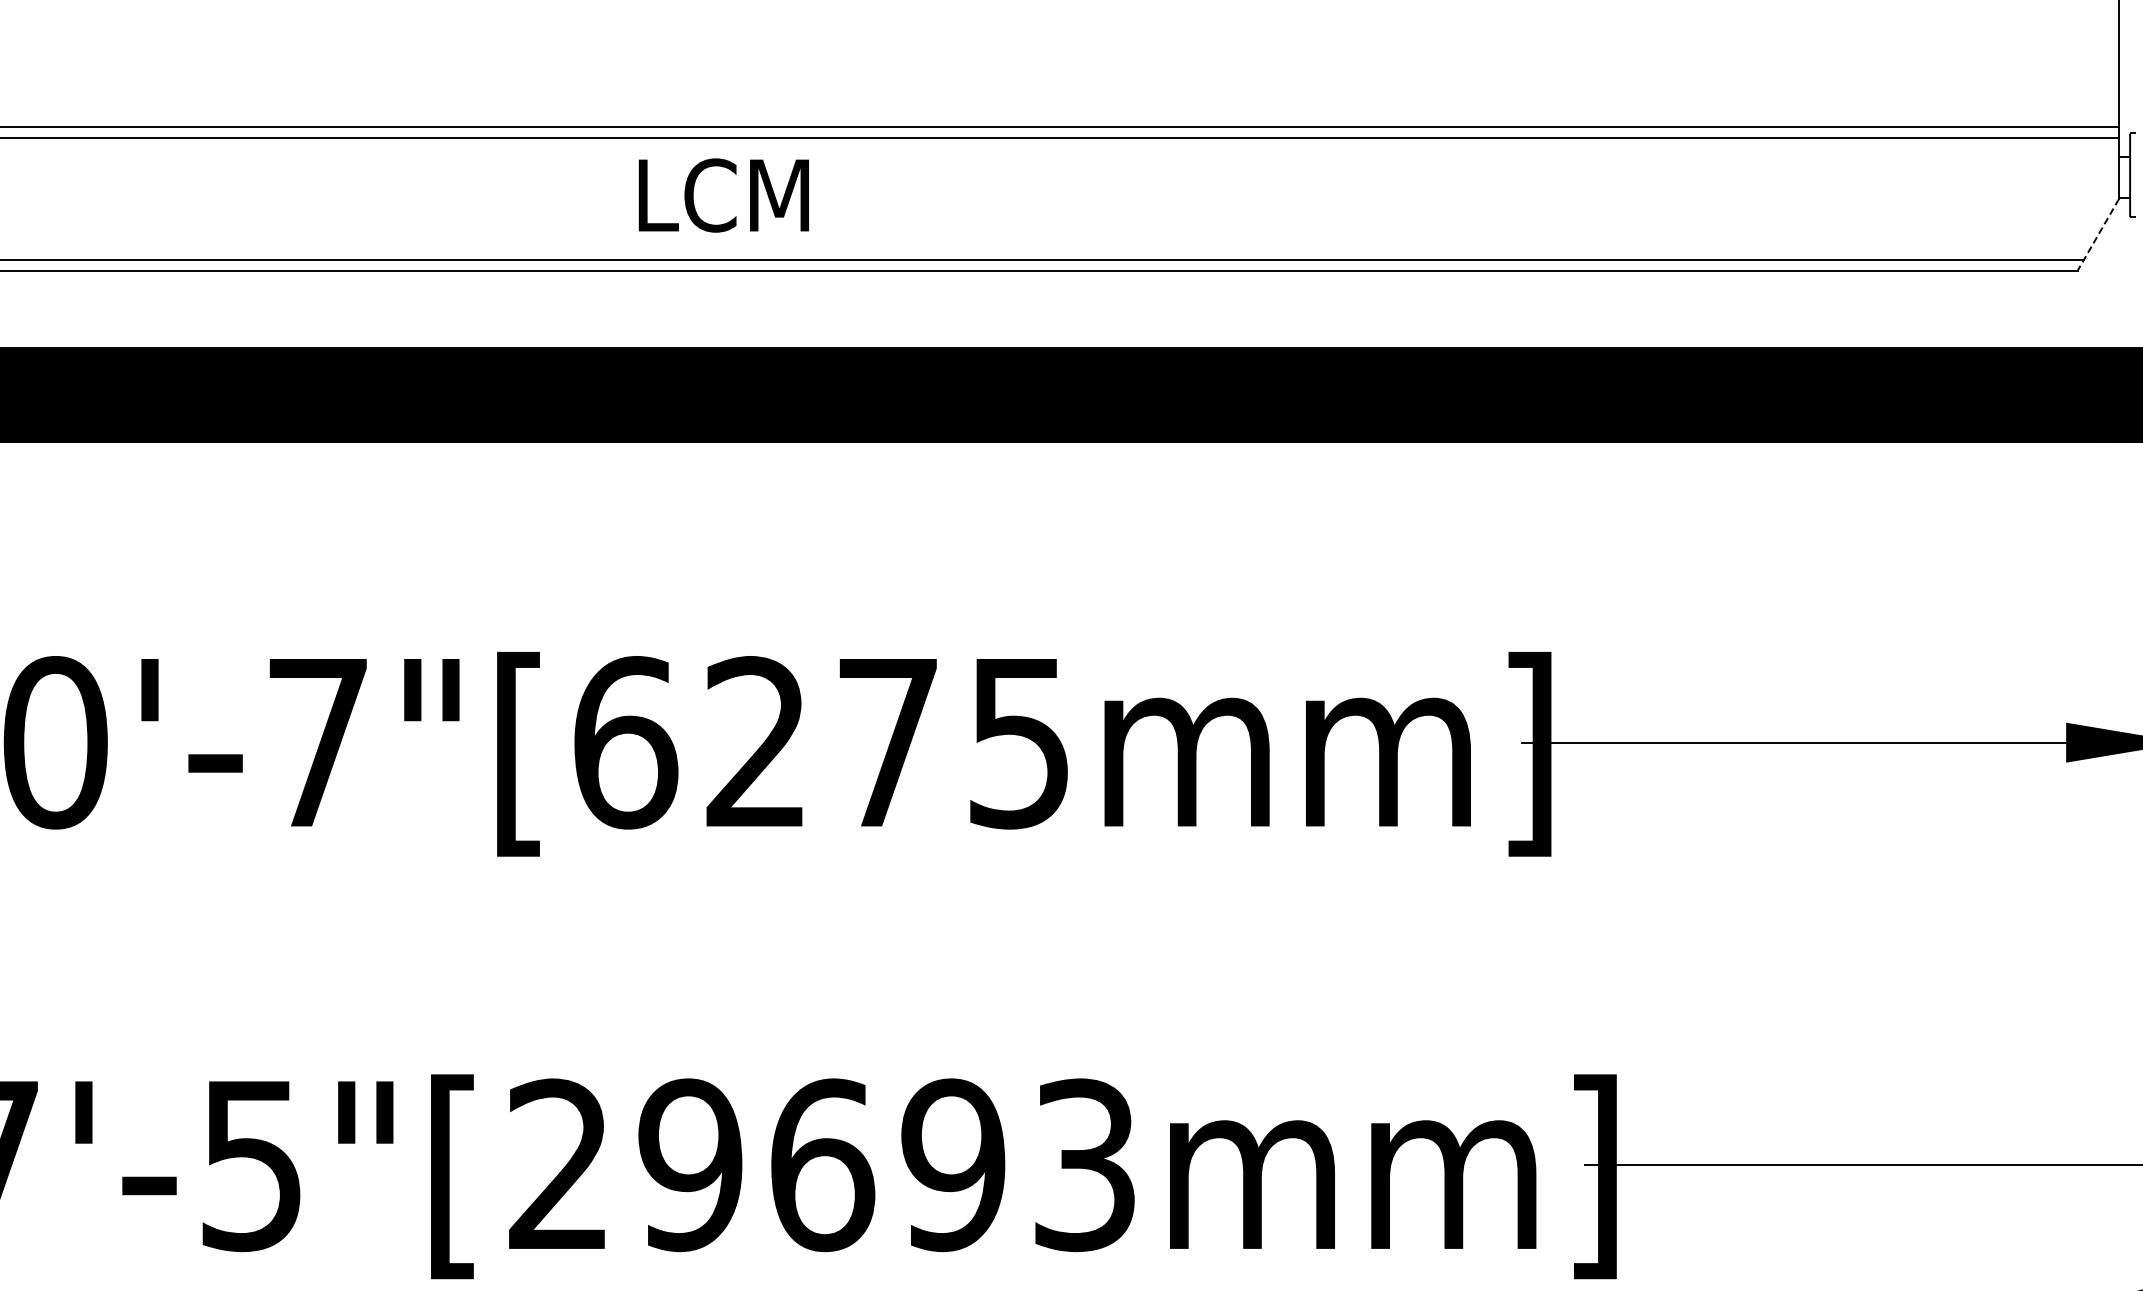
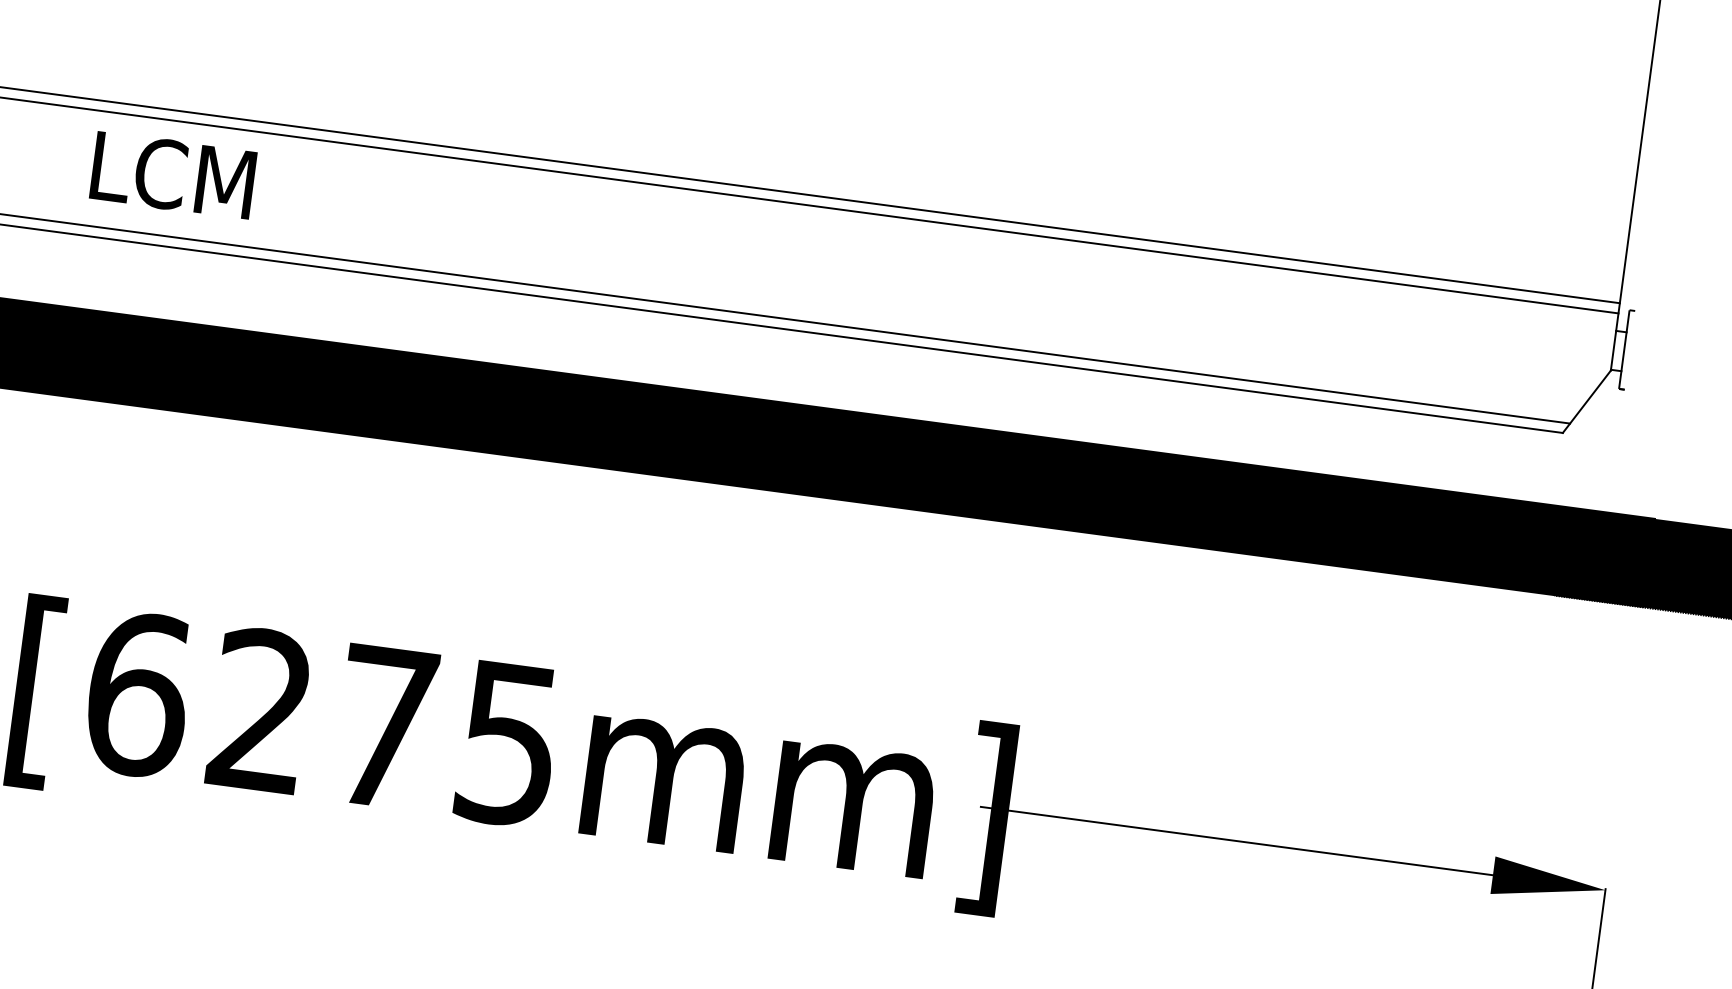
text: (723, 195) -> (172, 175), moved
line: (2098, 235) -> (1587, 402), dashed -> solid

